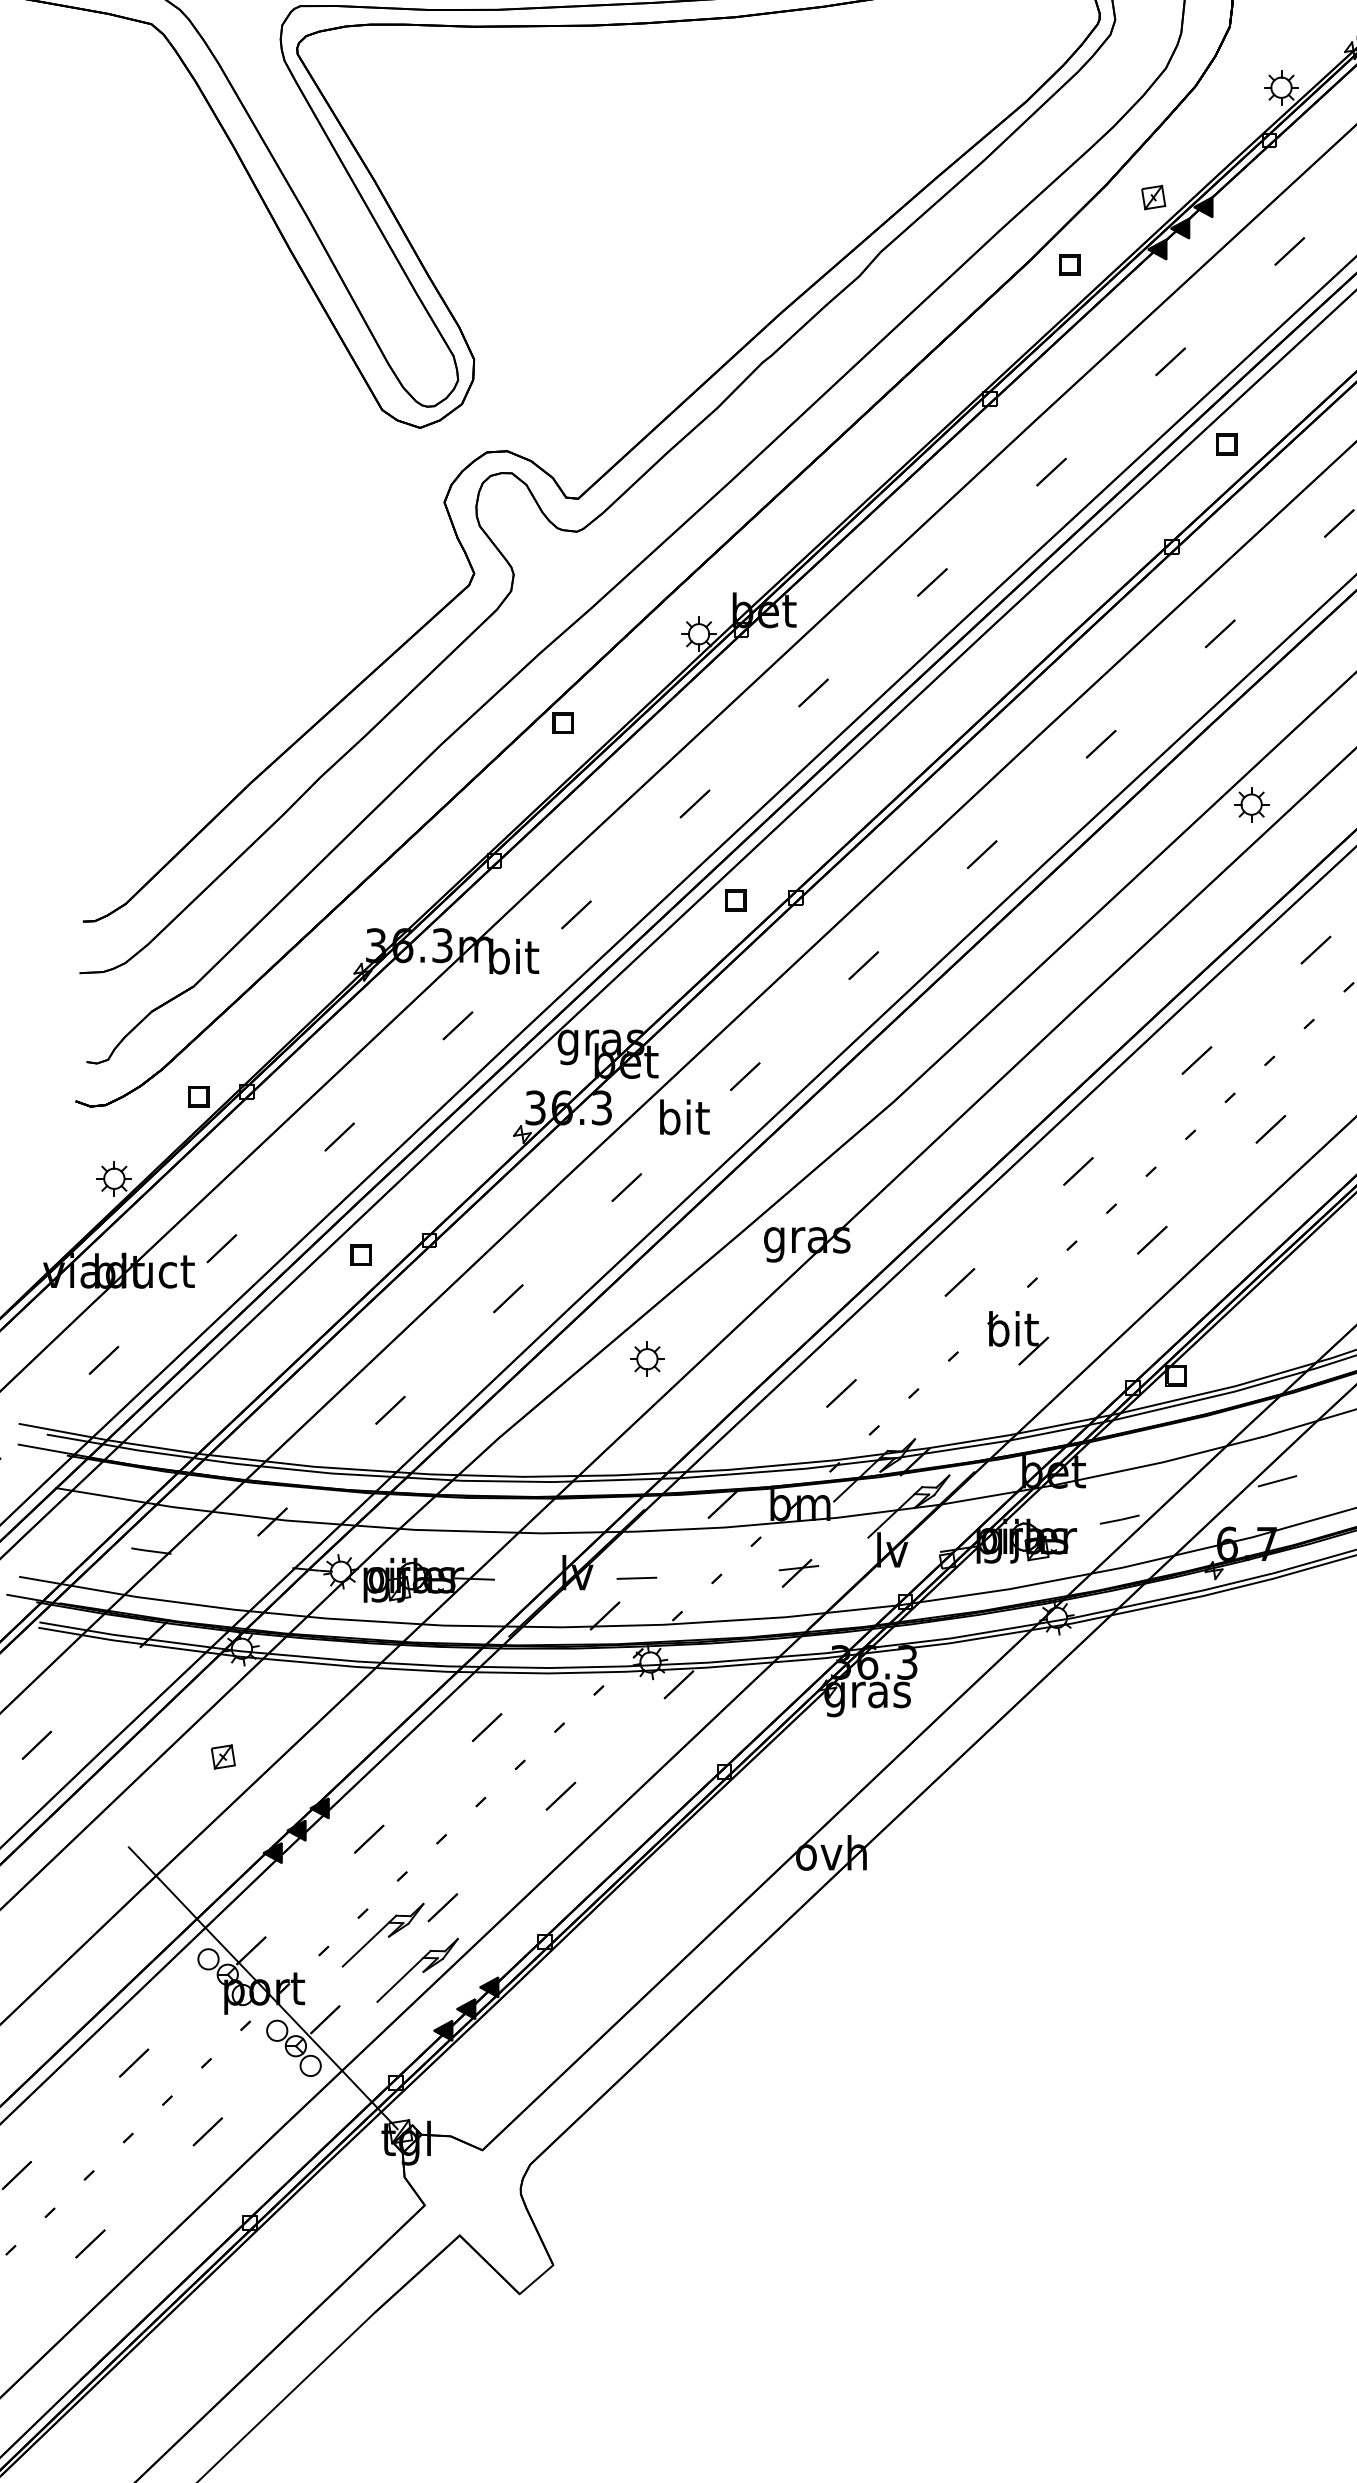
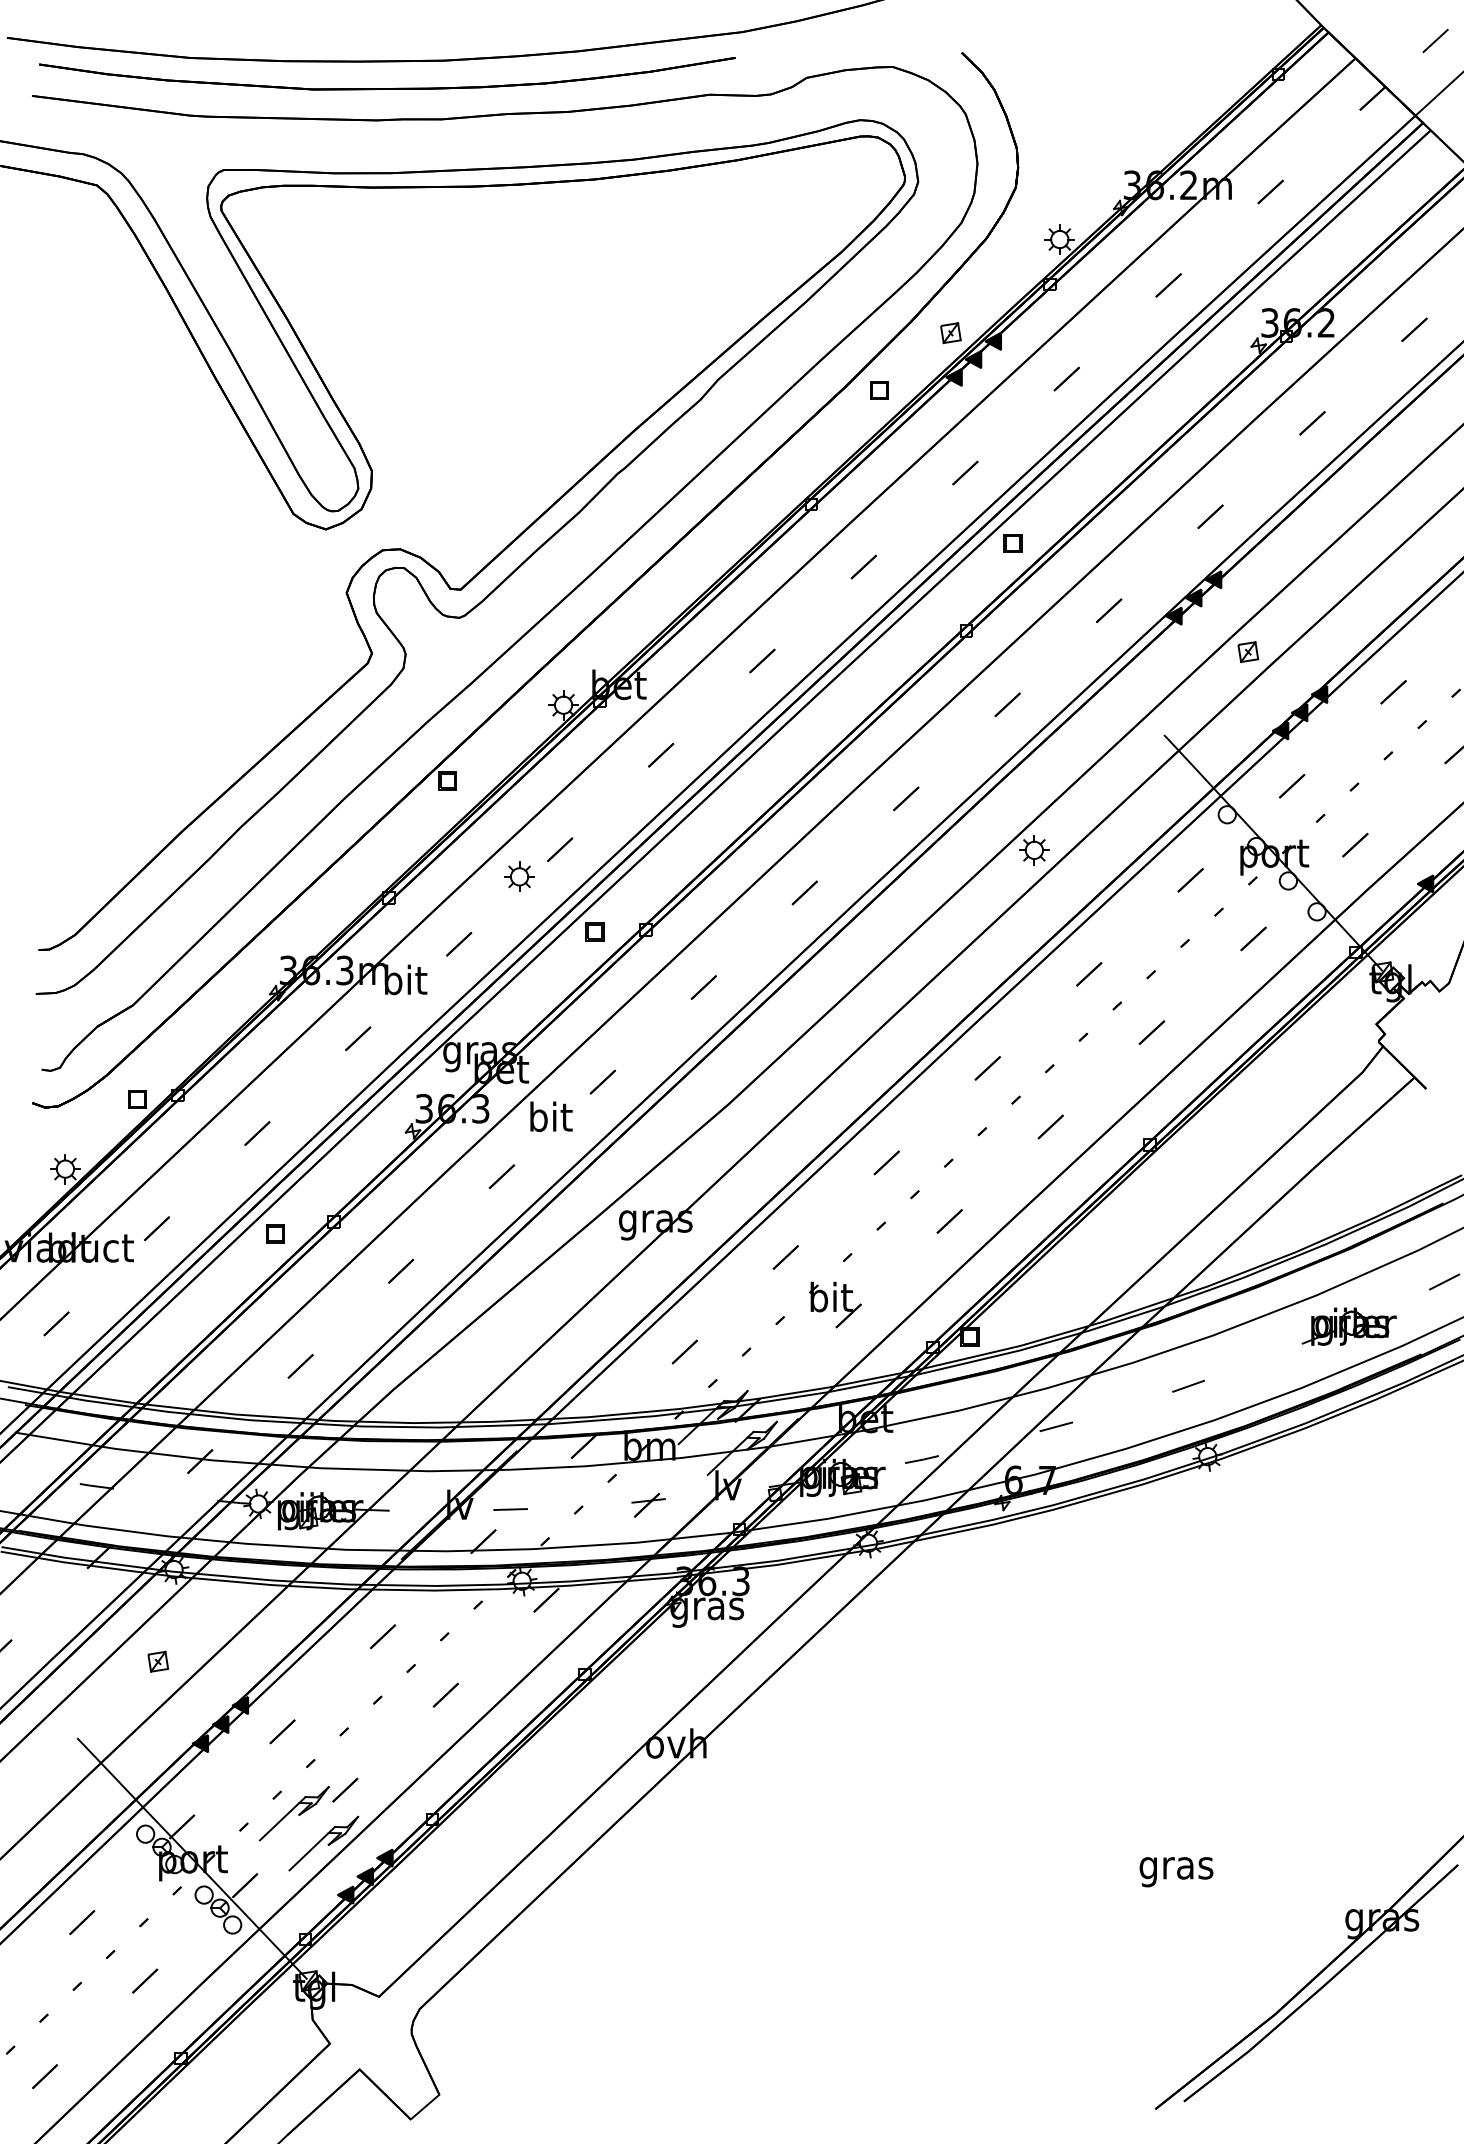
part: (647, 1358) -> (519, 876), moved

